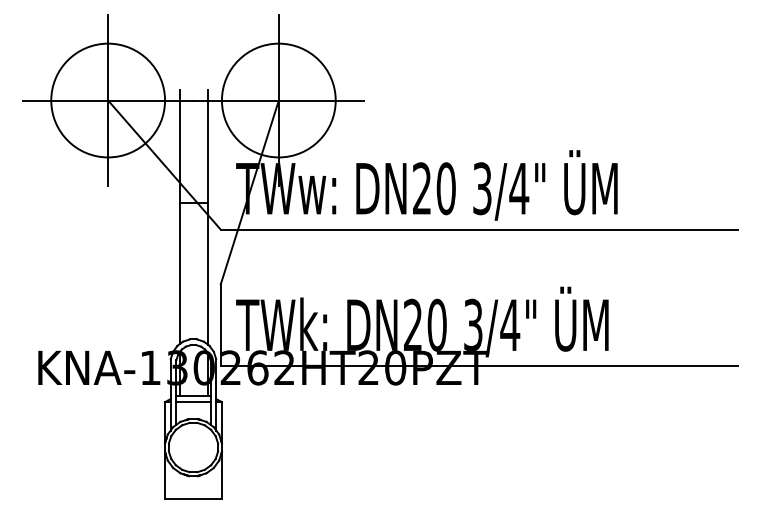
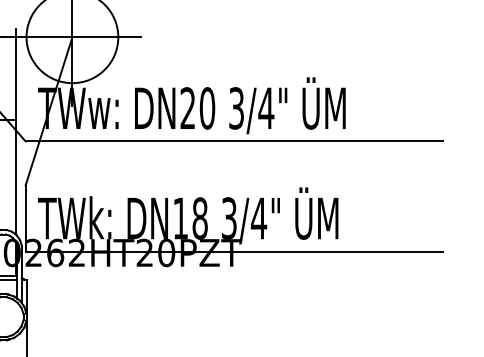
text: (425, 324) -> (190, 217), DN20 -> DN18

